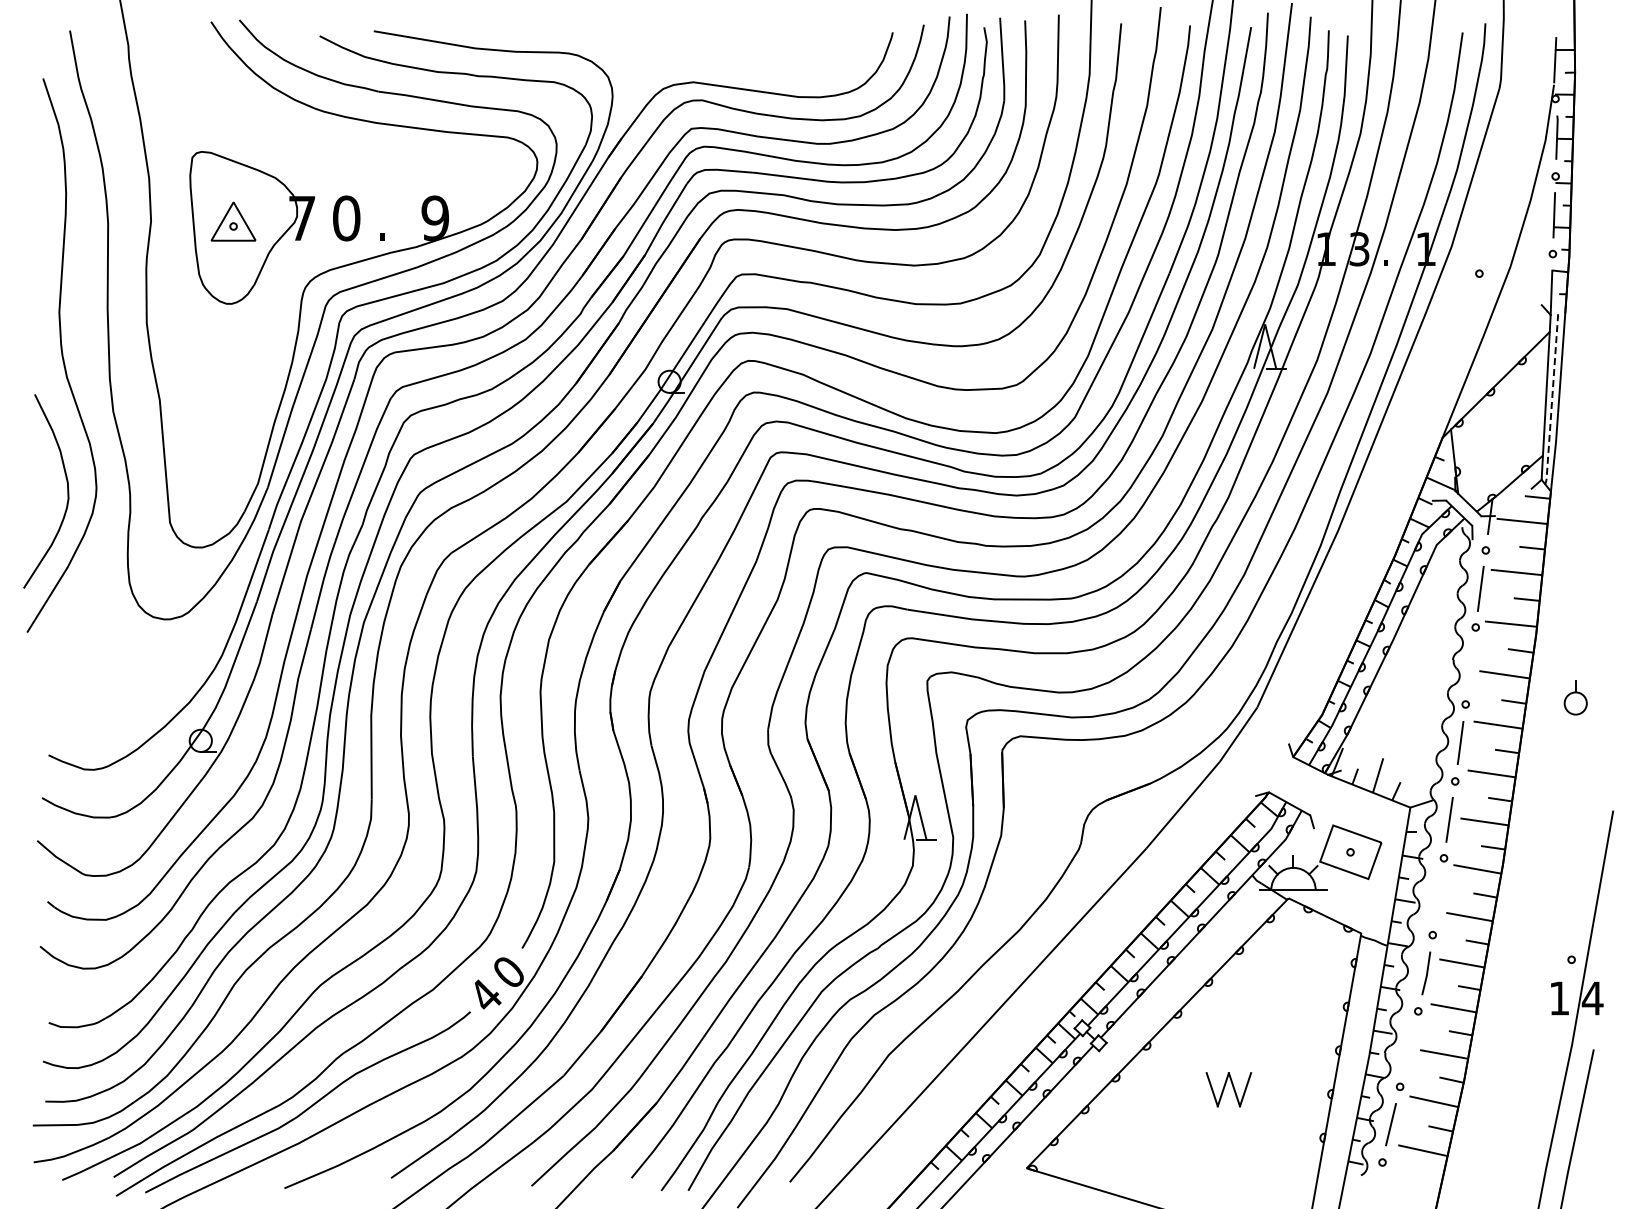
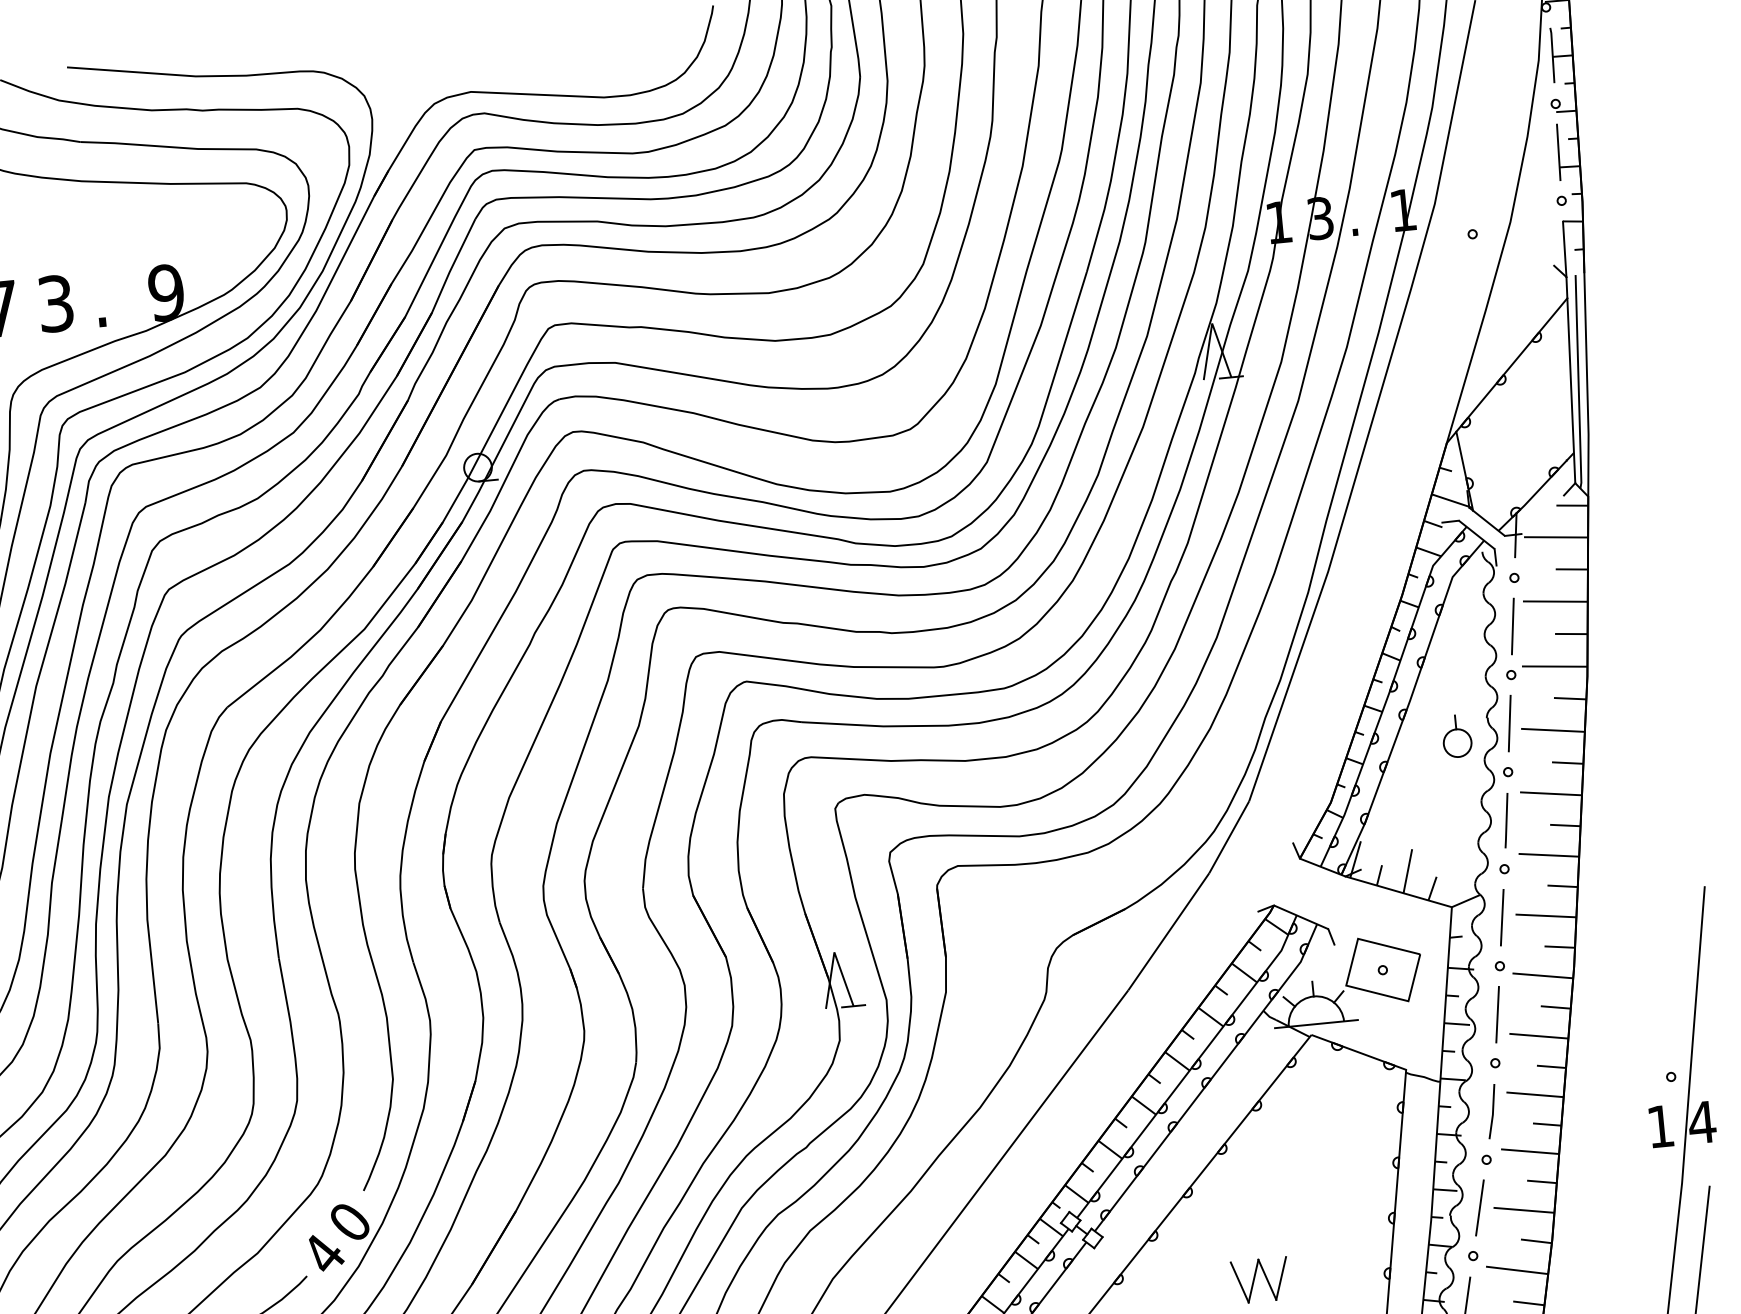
text: (346, 218) -> (55, 303), 0 -> 3
line: (1552, 400) -> (1579, 383), dashed -> solid
line: (1470, 665) -> (1509, 722), added
part: (1575, 697) -> (1456, 735), moved
line: (1438, 896) -> (1497, 1014), added
line: (1409, 1048) -> (1480, 1207), added

